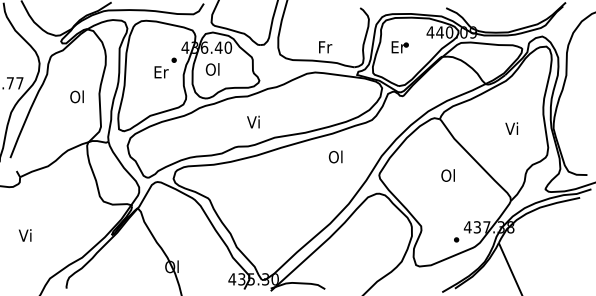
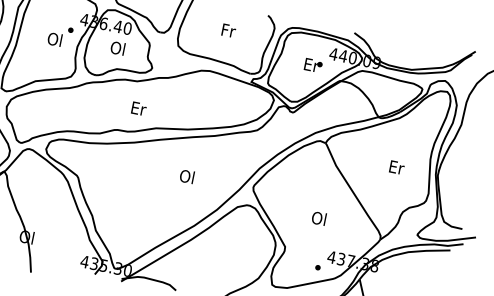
text: (325, 47) -> (228, 30), moved
text: (399, 47) -> (312, 65), moved
text: (212, 69) -> (117, 48), moved
text: (160, 71) -> (54, 38), Er -> Ol
text: (254, 121) -> (139, 107), Vi -> Er
text: (512, 128) -> (396, 167), Vi -> Er
text: (335, 156) -> (186, 176), moved
text: (447, 175) -> (318, 218), moved

